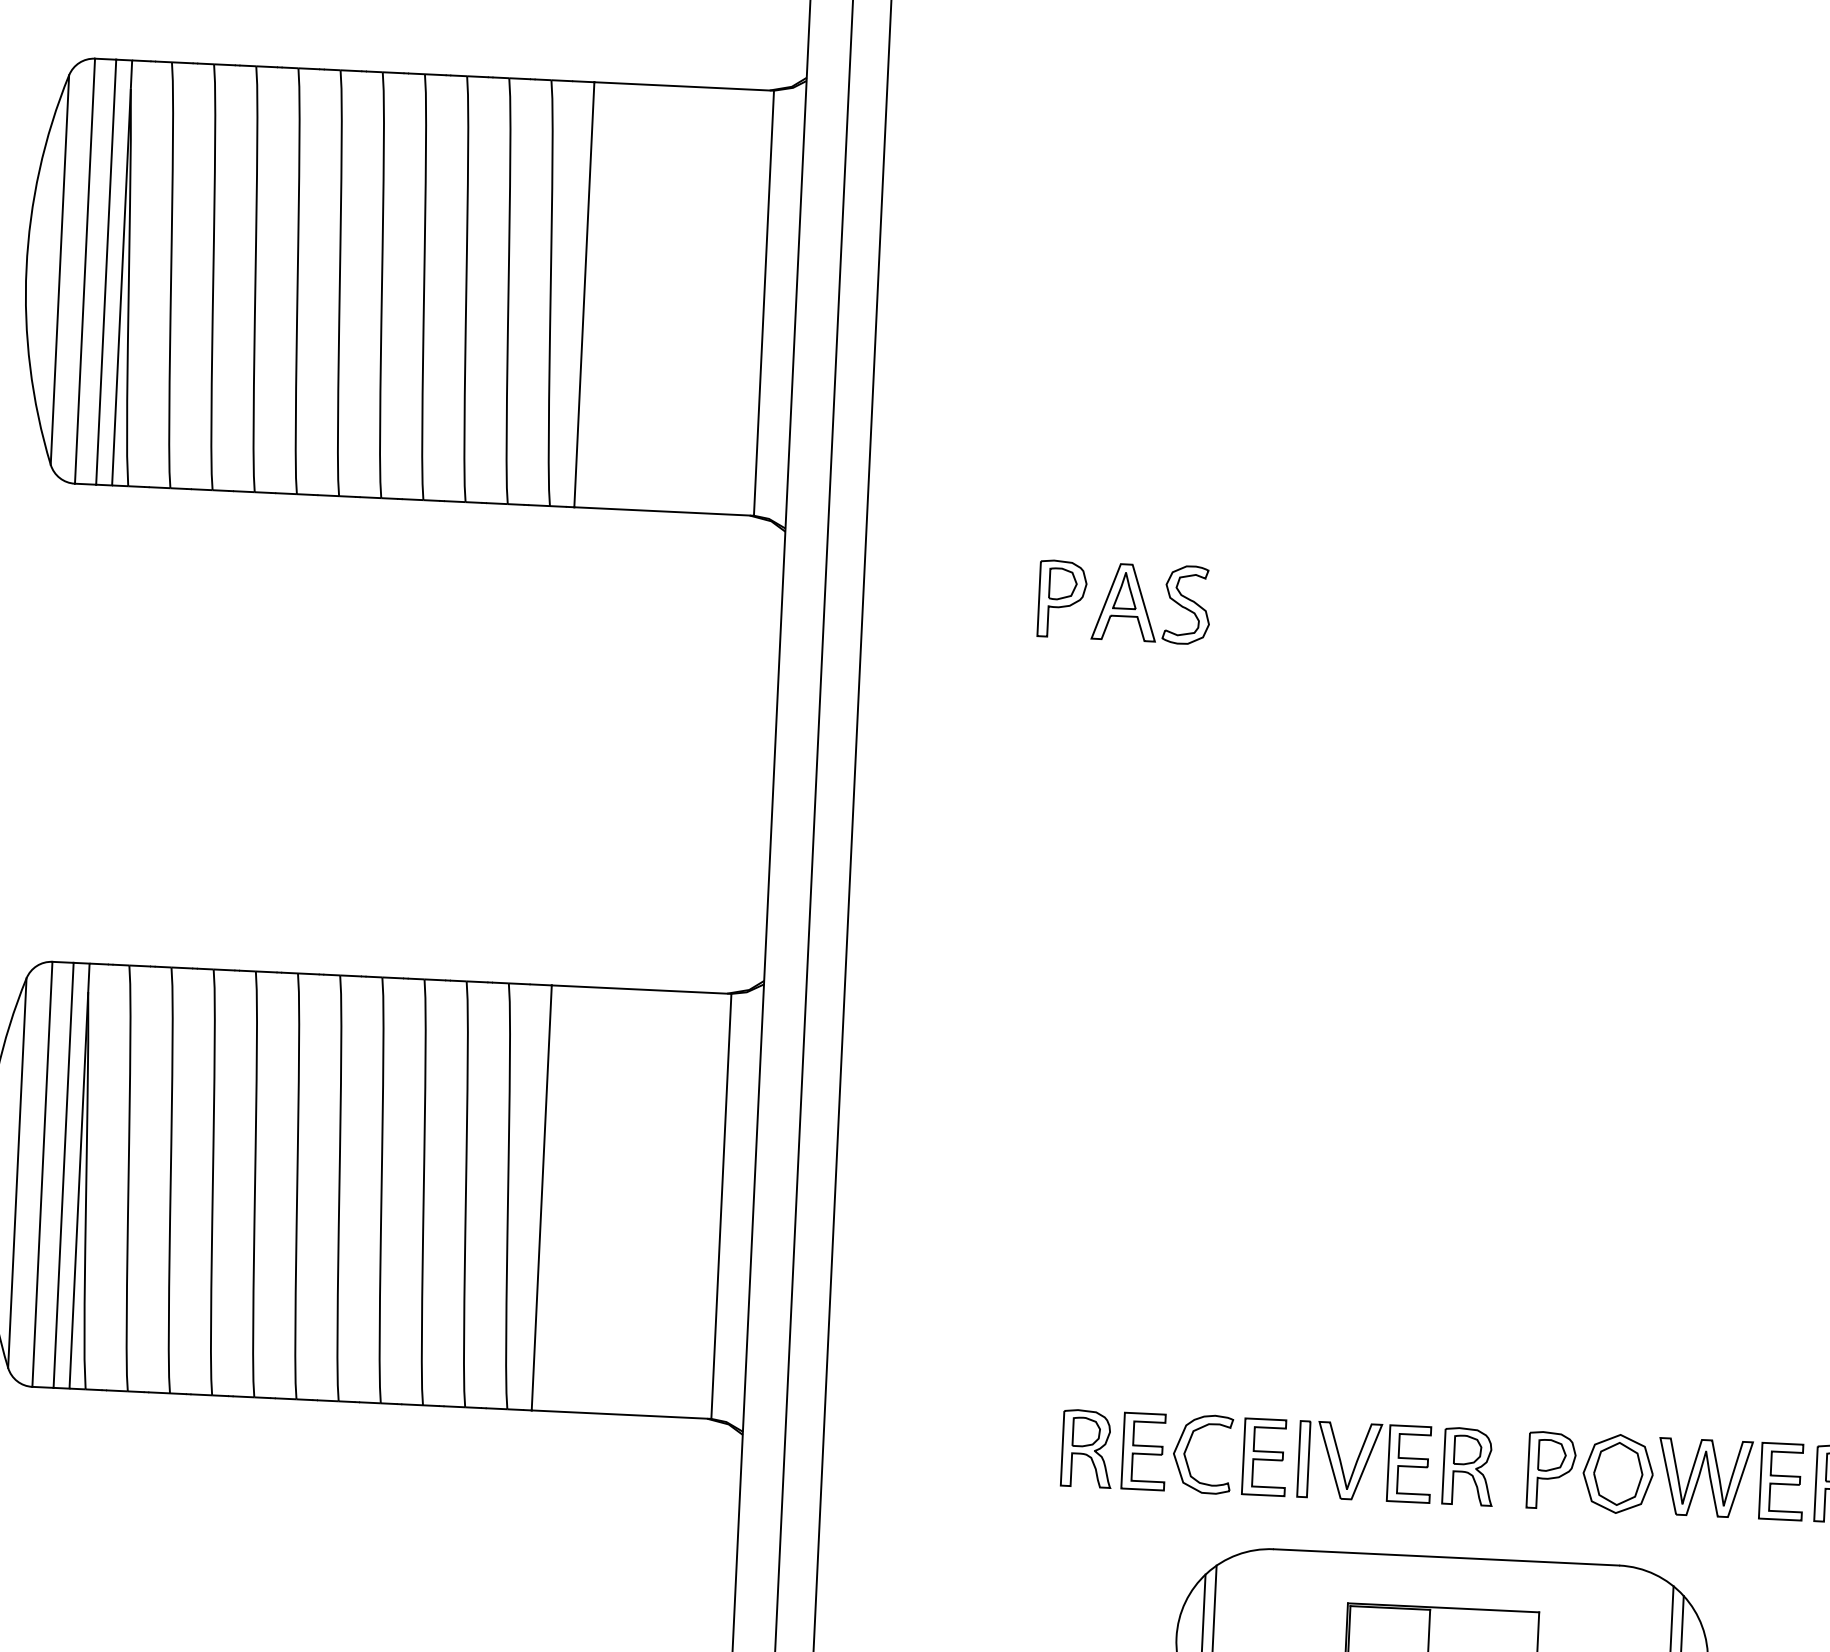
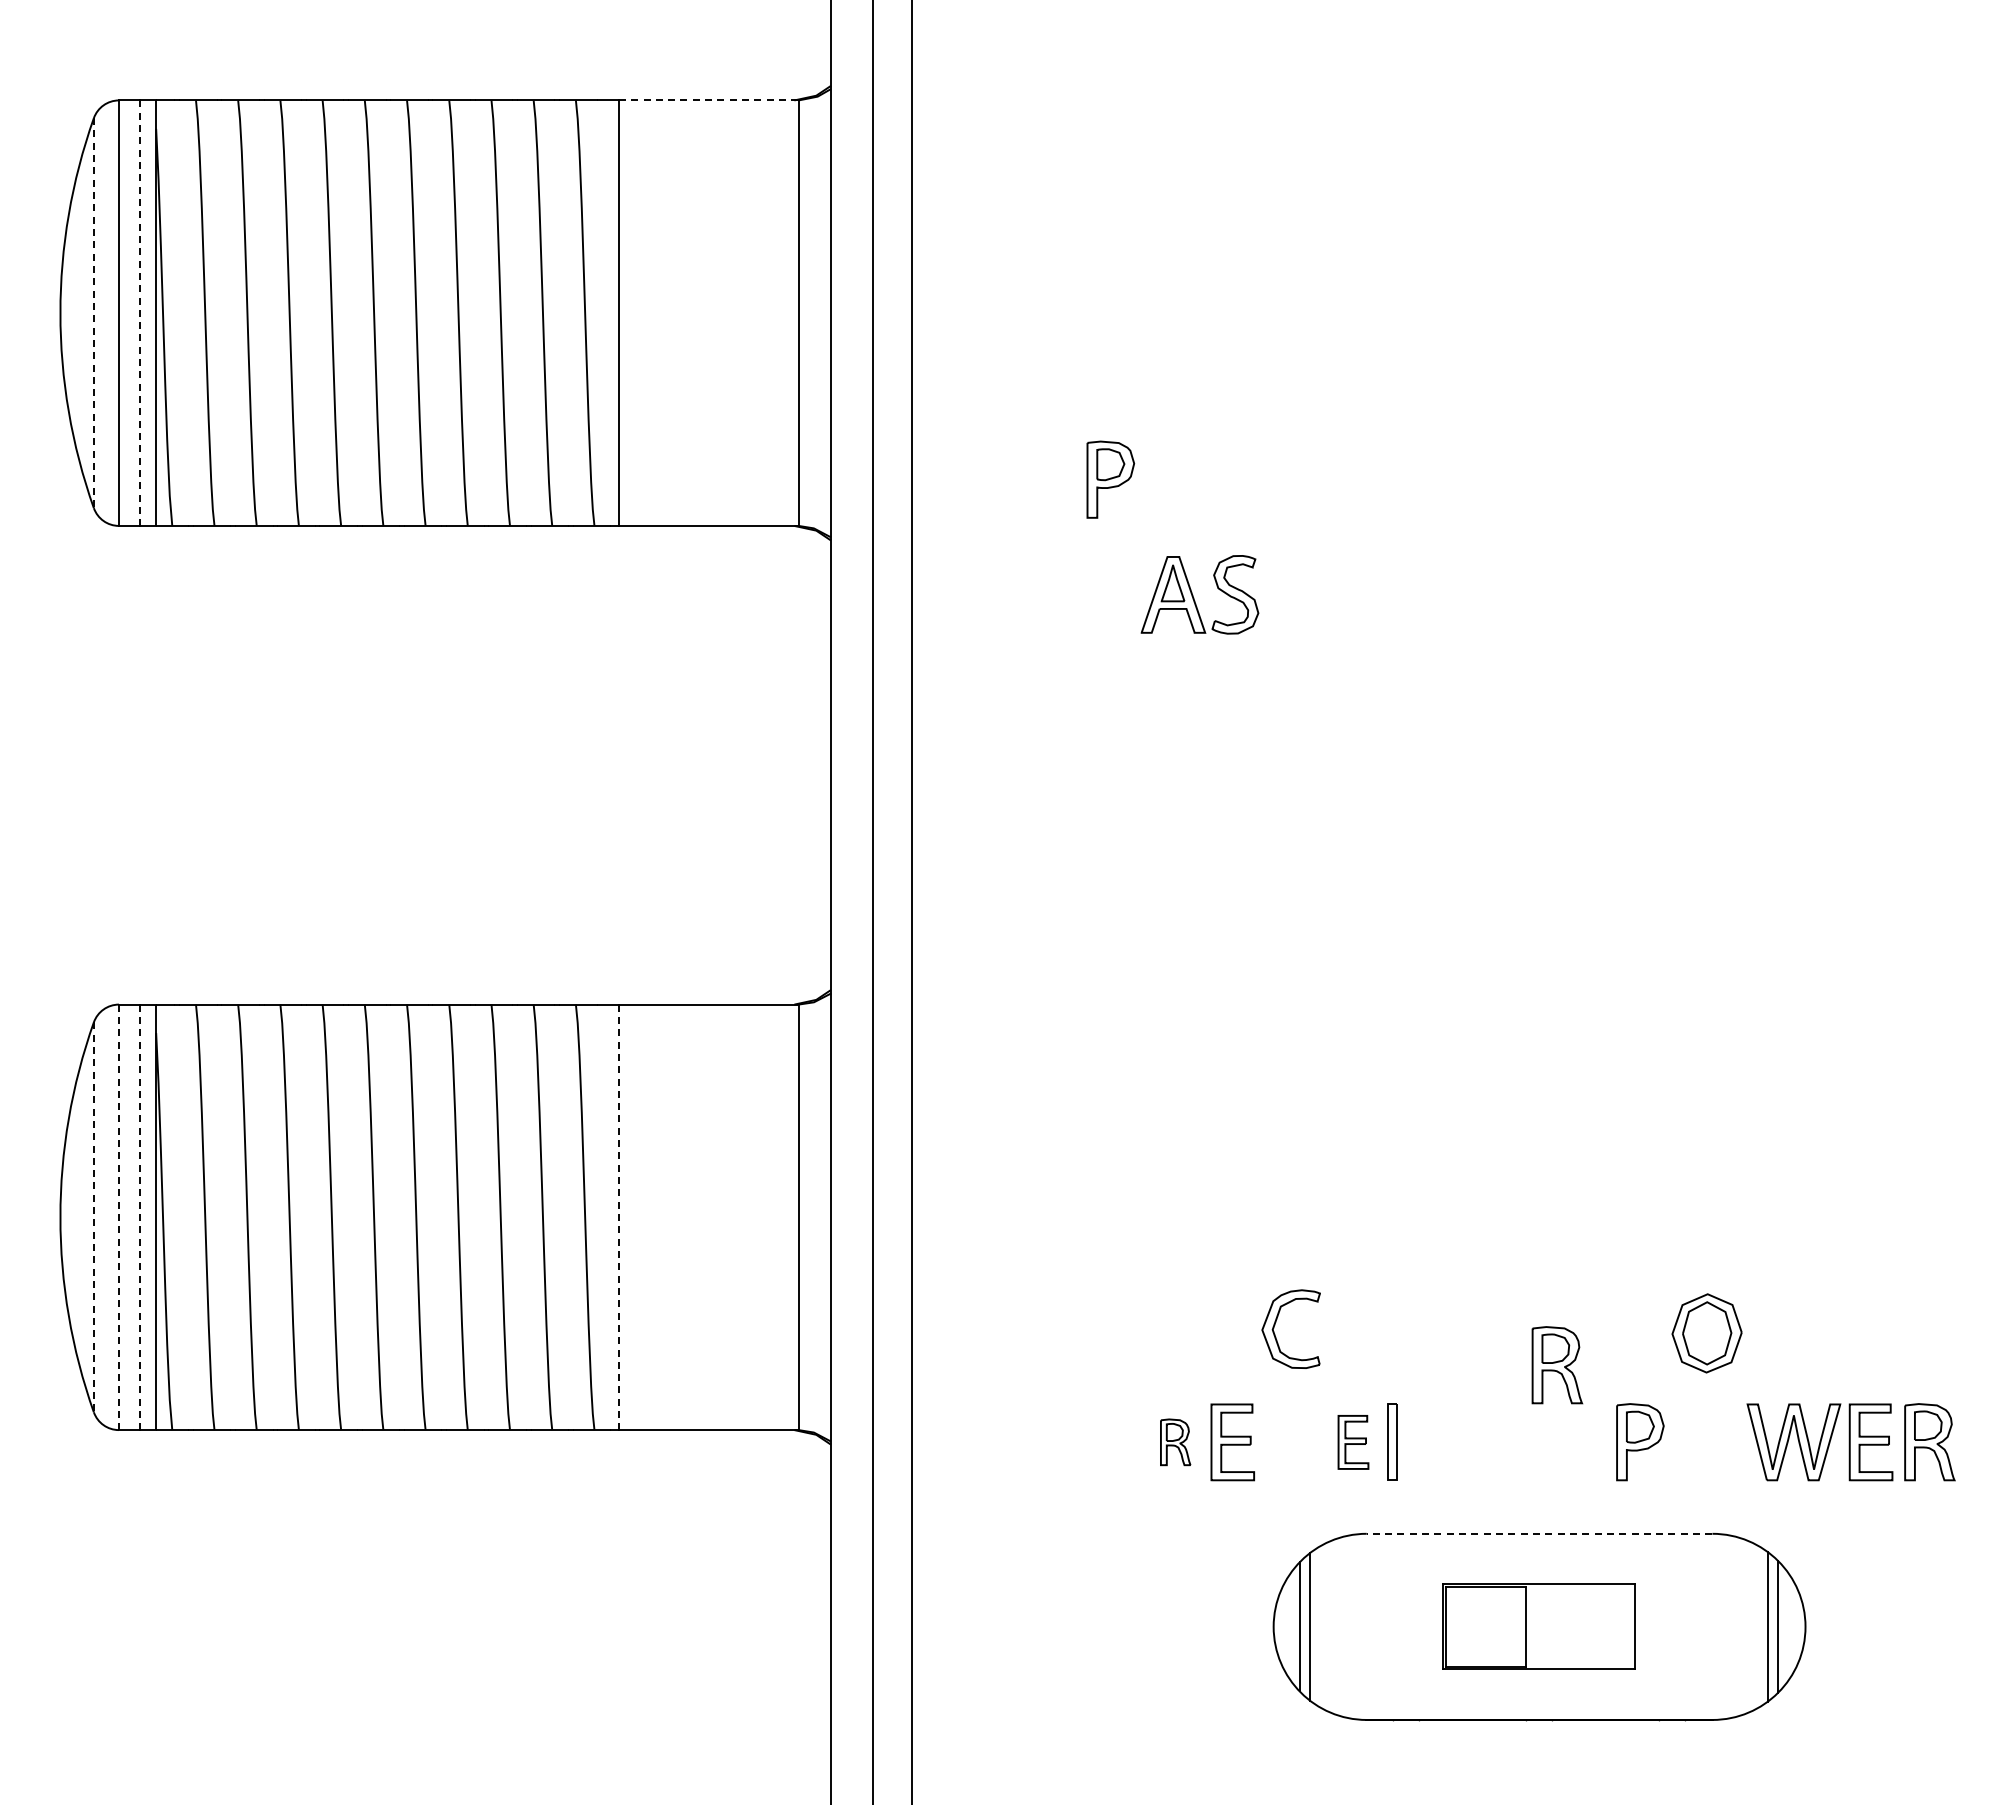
line: (683, 86) -> (708, 100), solid -> dashed
line: (59, 270) -> (93, 313), solid -> dashed
line: (106, 272) -> (140, 313), solid -> dashed
part: (1062, 598) -> (1110, 479), moved
line: (16, 1173) -> (93, 1217), solid -> dashed
line: (41, 1174) -> (118, 1217), solid -> dashed
line: (63, 1175) -> (140, 1217), solid -> dashed
line: (541, 1198) -> (618, 1217), solid -> dashed
part: (1188, 1446) -> (1276, 1322), moved
part: (1087, 1449) -> (1175, 1442), size x0.6
part: (1264, 1457) -> (1353, 1442), size x0.7
part: (1373, 1462) -> (1462, 1442), removed
part: (1468, 1467) -> (1557, 1365), moved
part: (1617, 1474) -> (1706, 1333), moved
line: (1446, 1557) -> (1539, 1533), solid -> dashed

